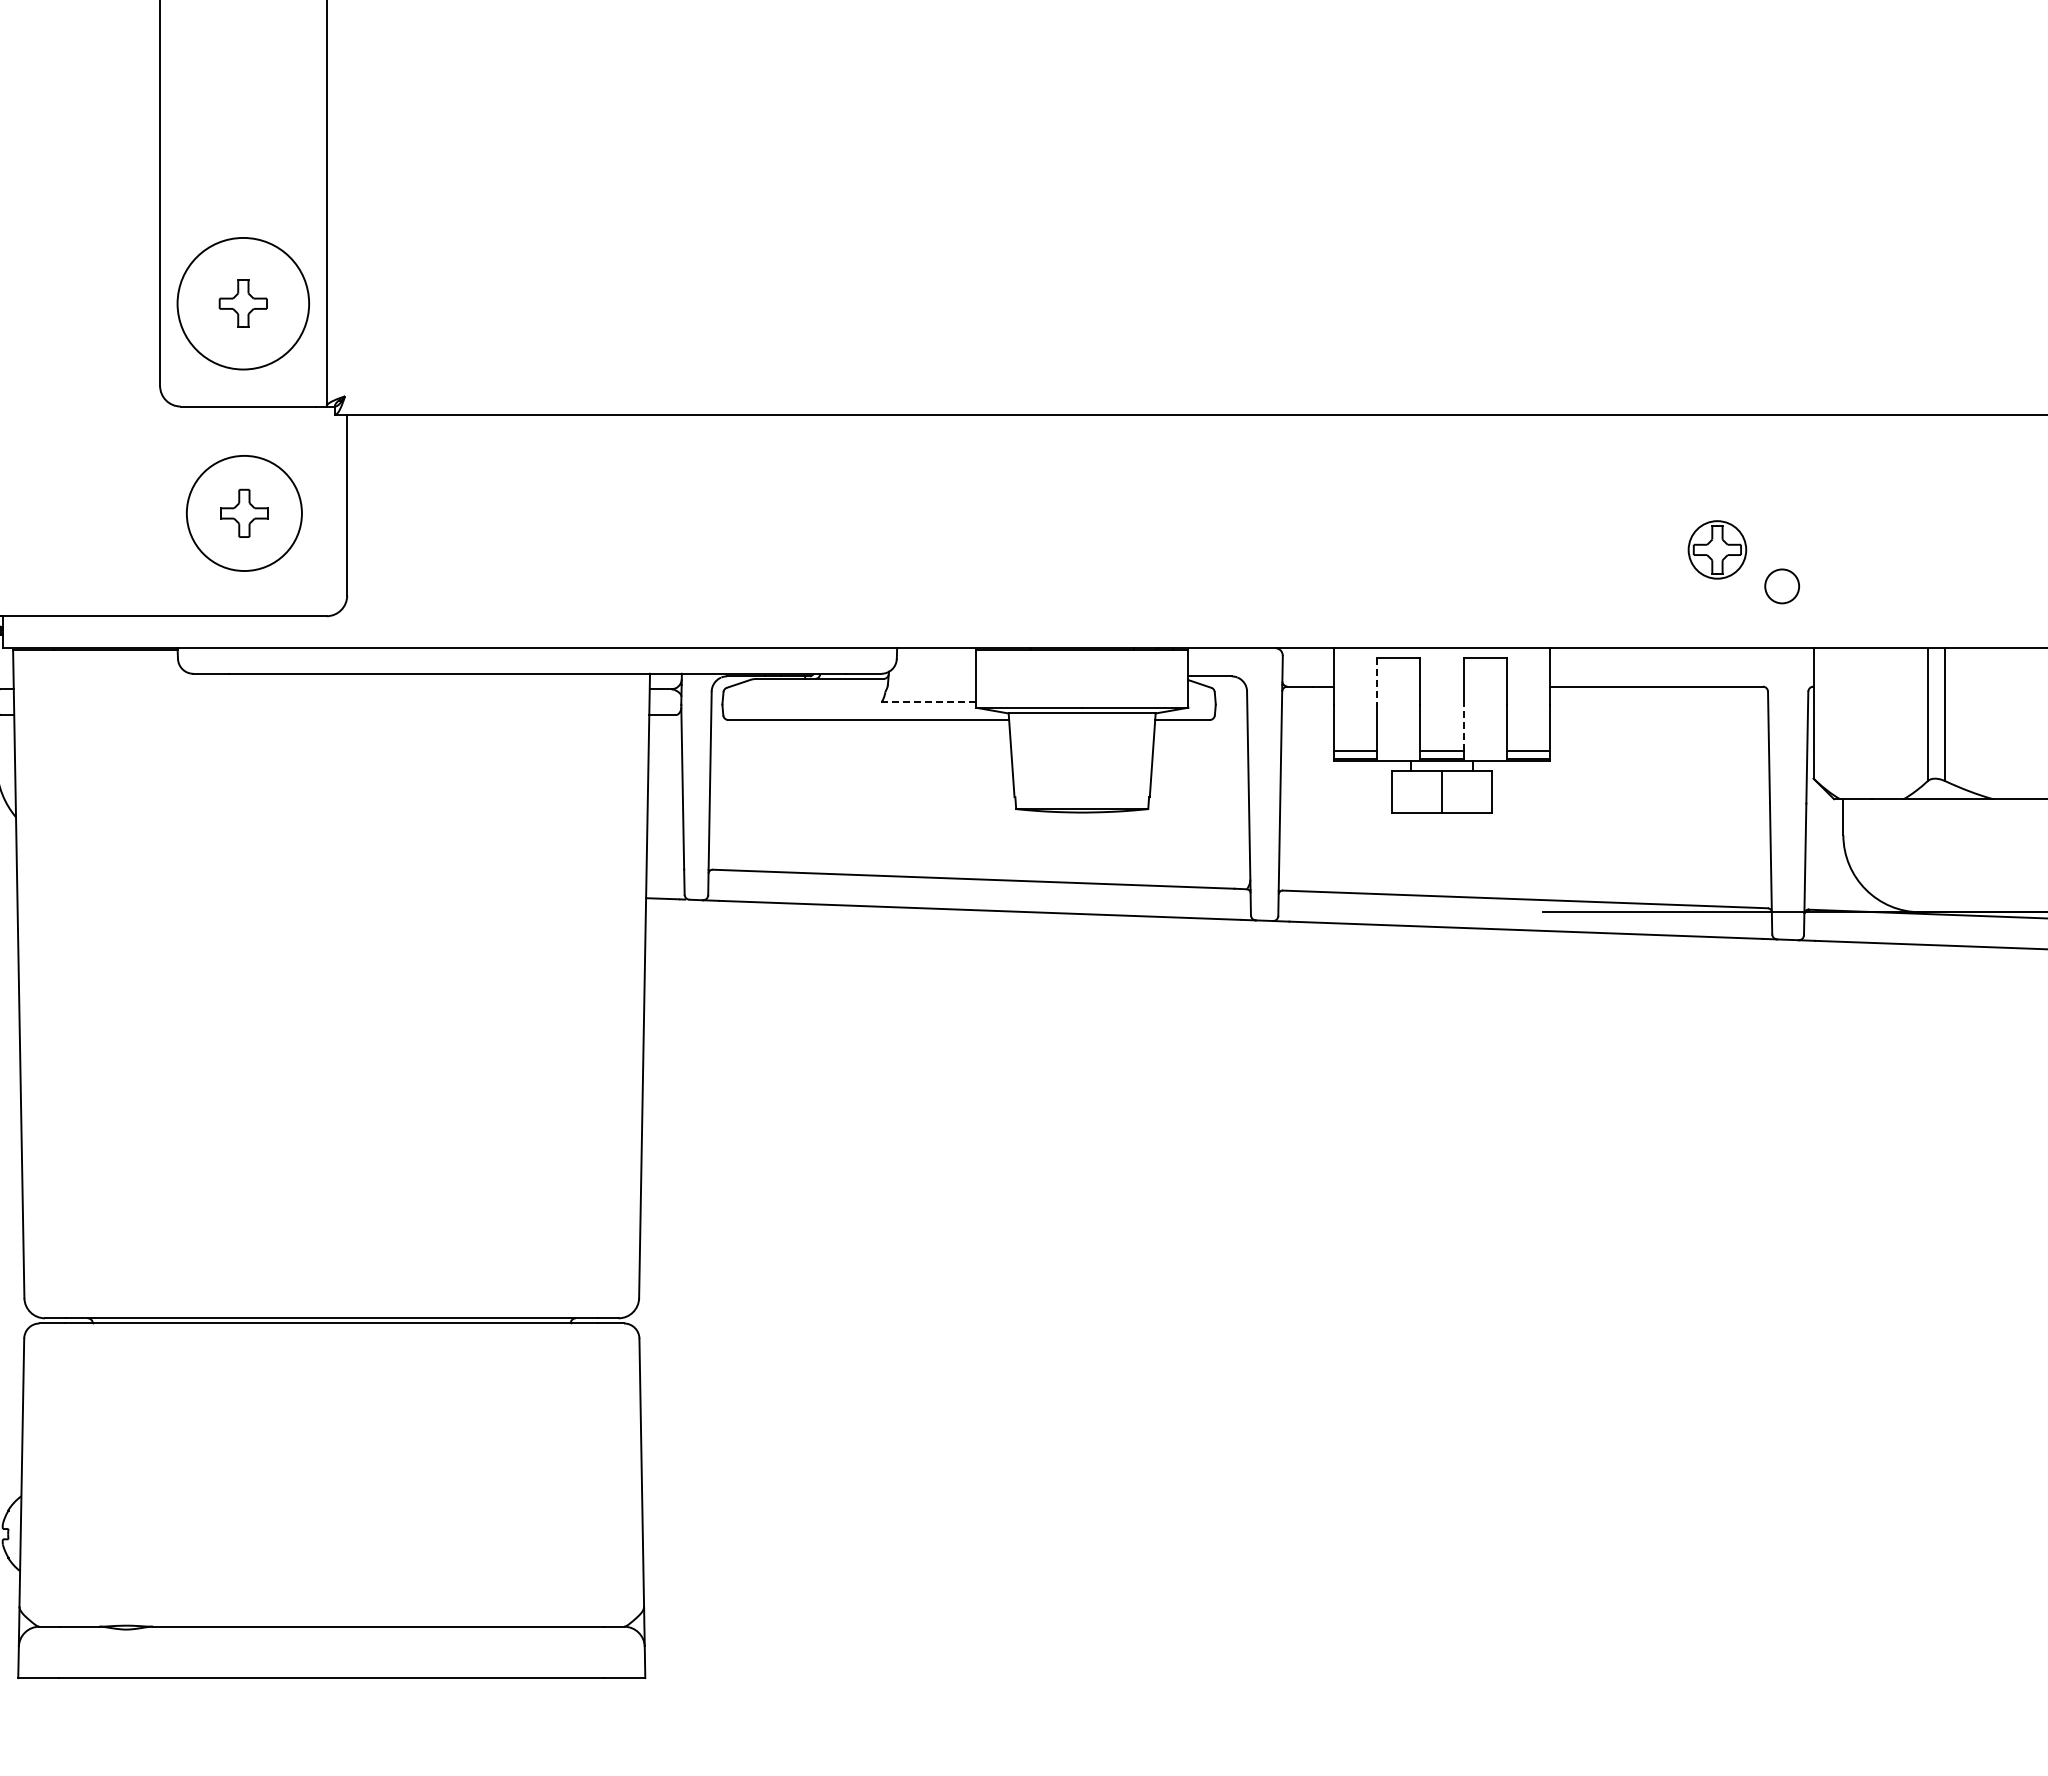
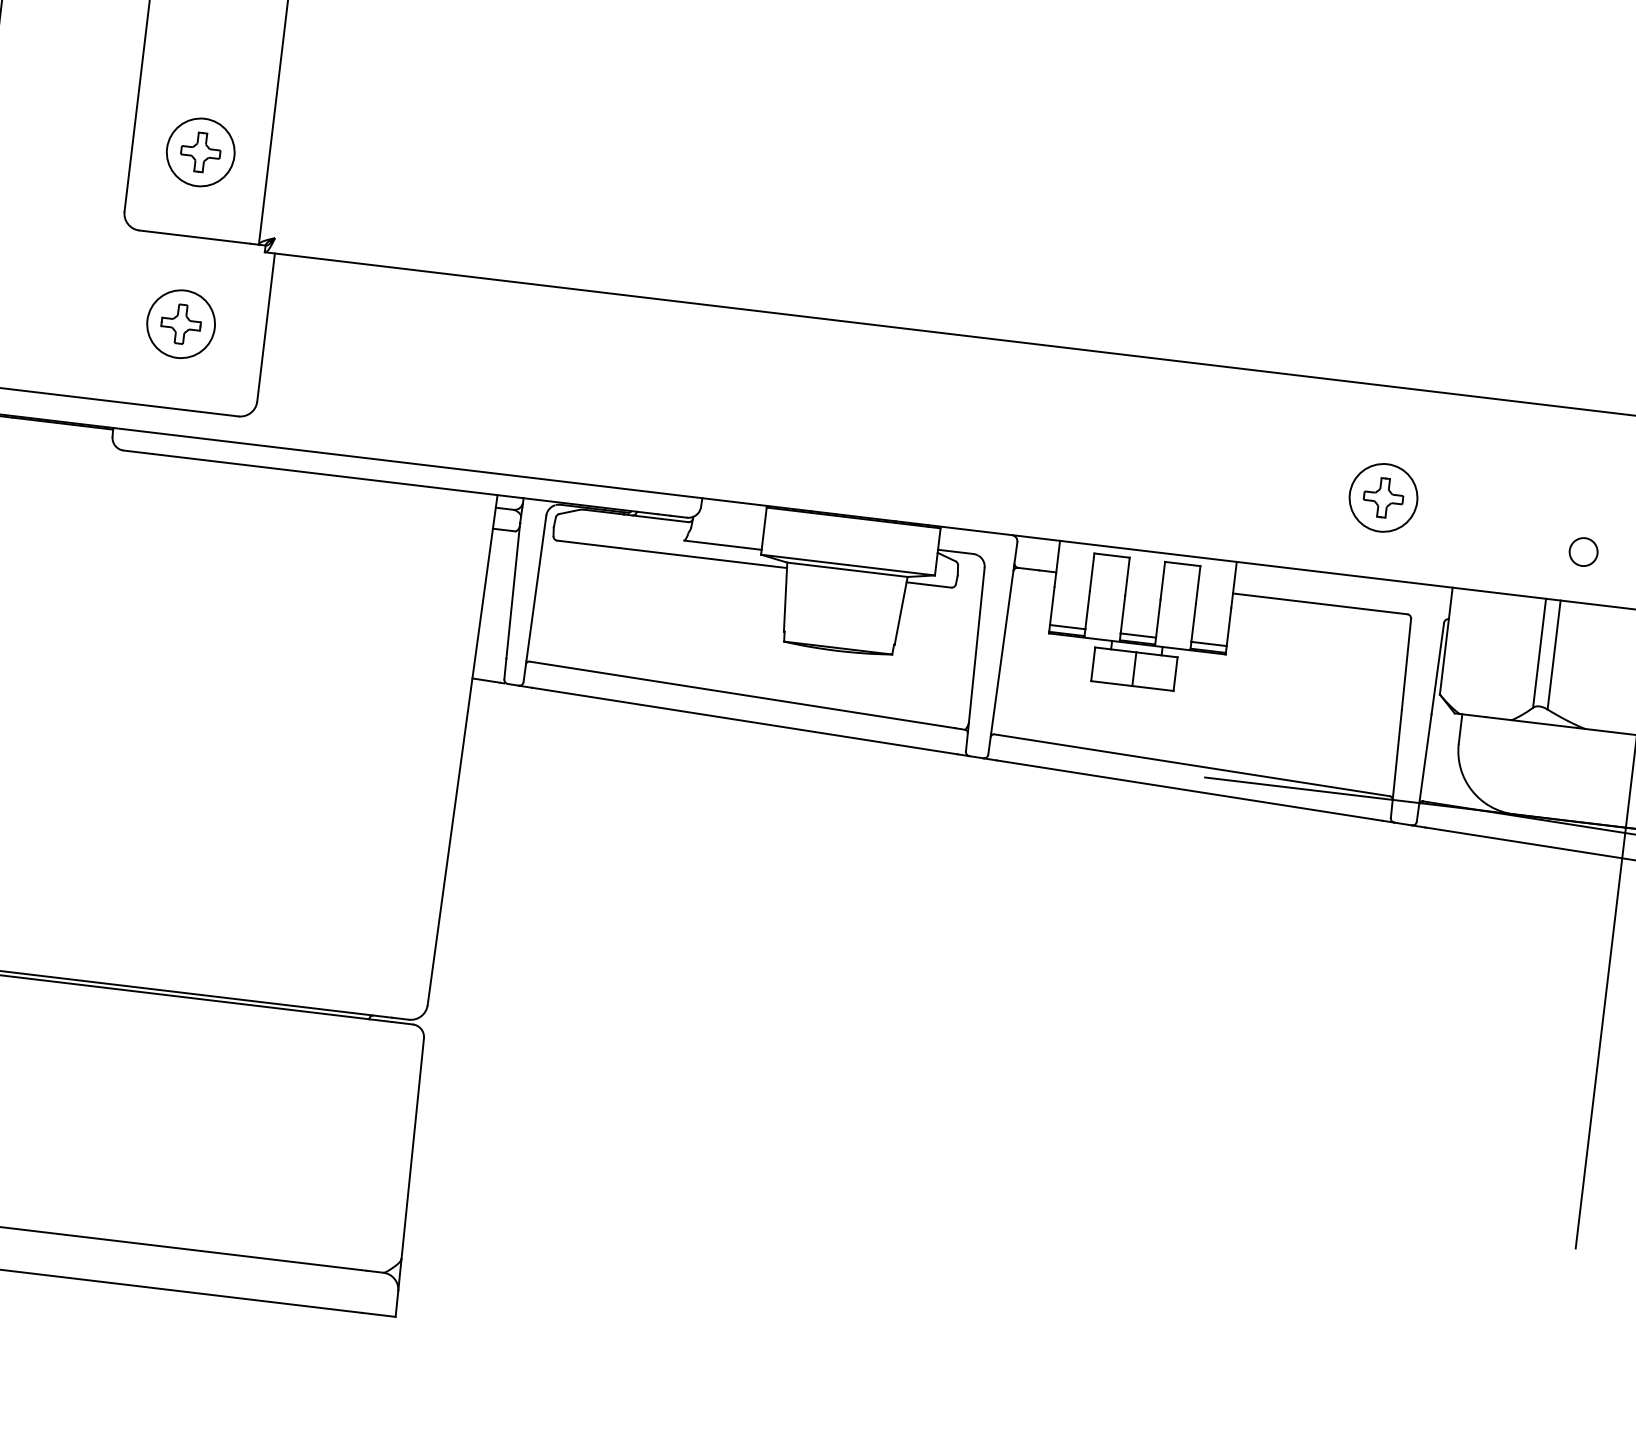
circle: (243, 303) -> (200, 152), size x0.62
circle: (244, 513) -> (181, 324), size x0.71
circle: (1717, 549) -> (1383, 497), size x1.43
circle: (1782, 586) -> (1583, 552), moved
line: (1377, 682) -> (1092, 573), dashed -> solid
line: (928, 701) -> (722, 544), dashed -> solid
line: (1463, 727) -> (1158, 618), dashed -> solid

